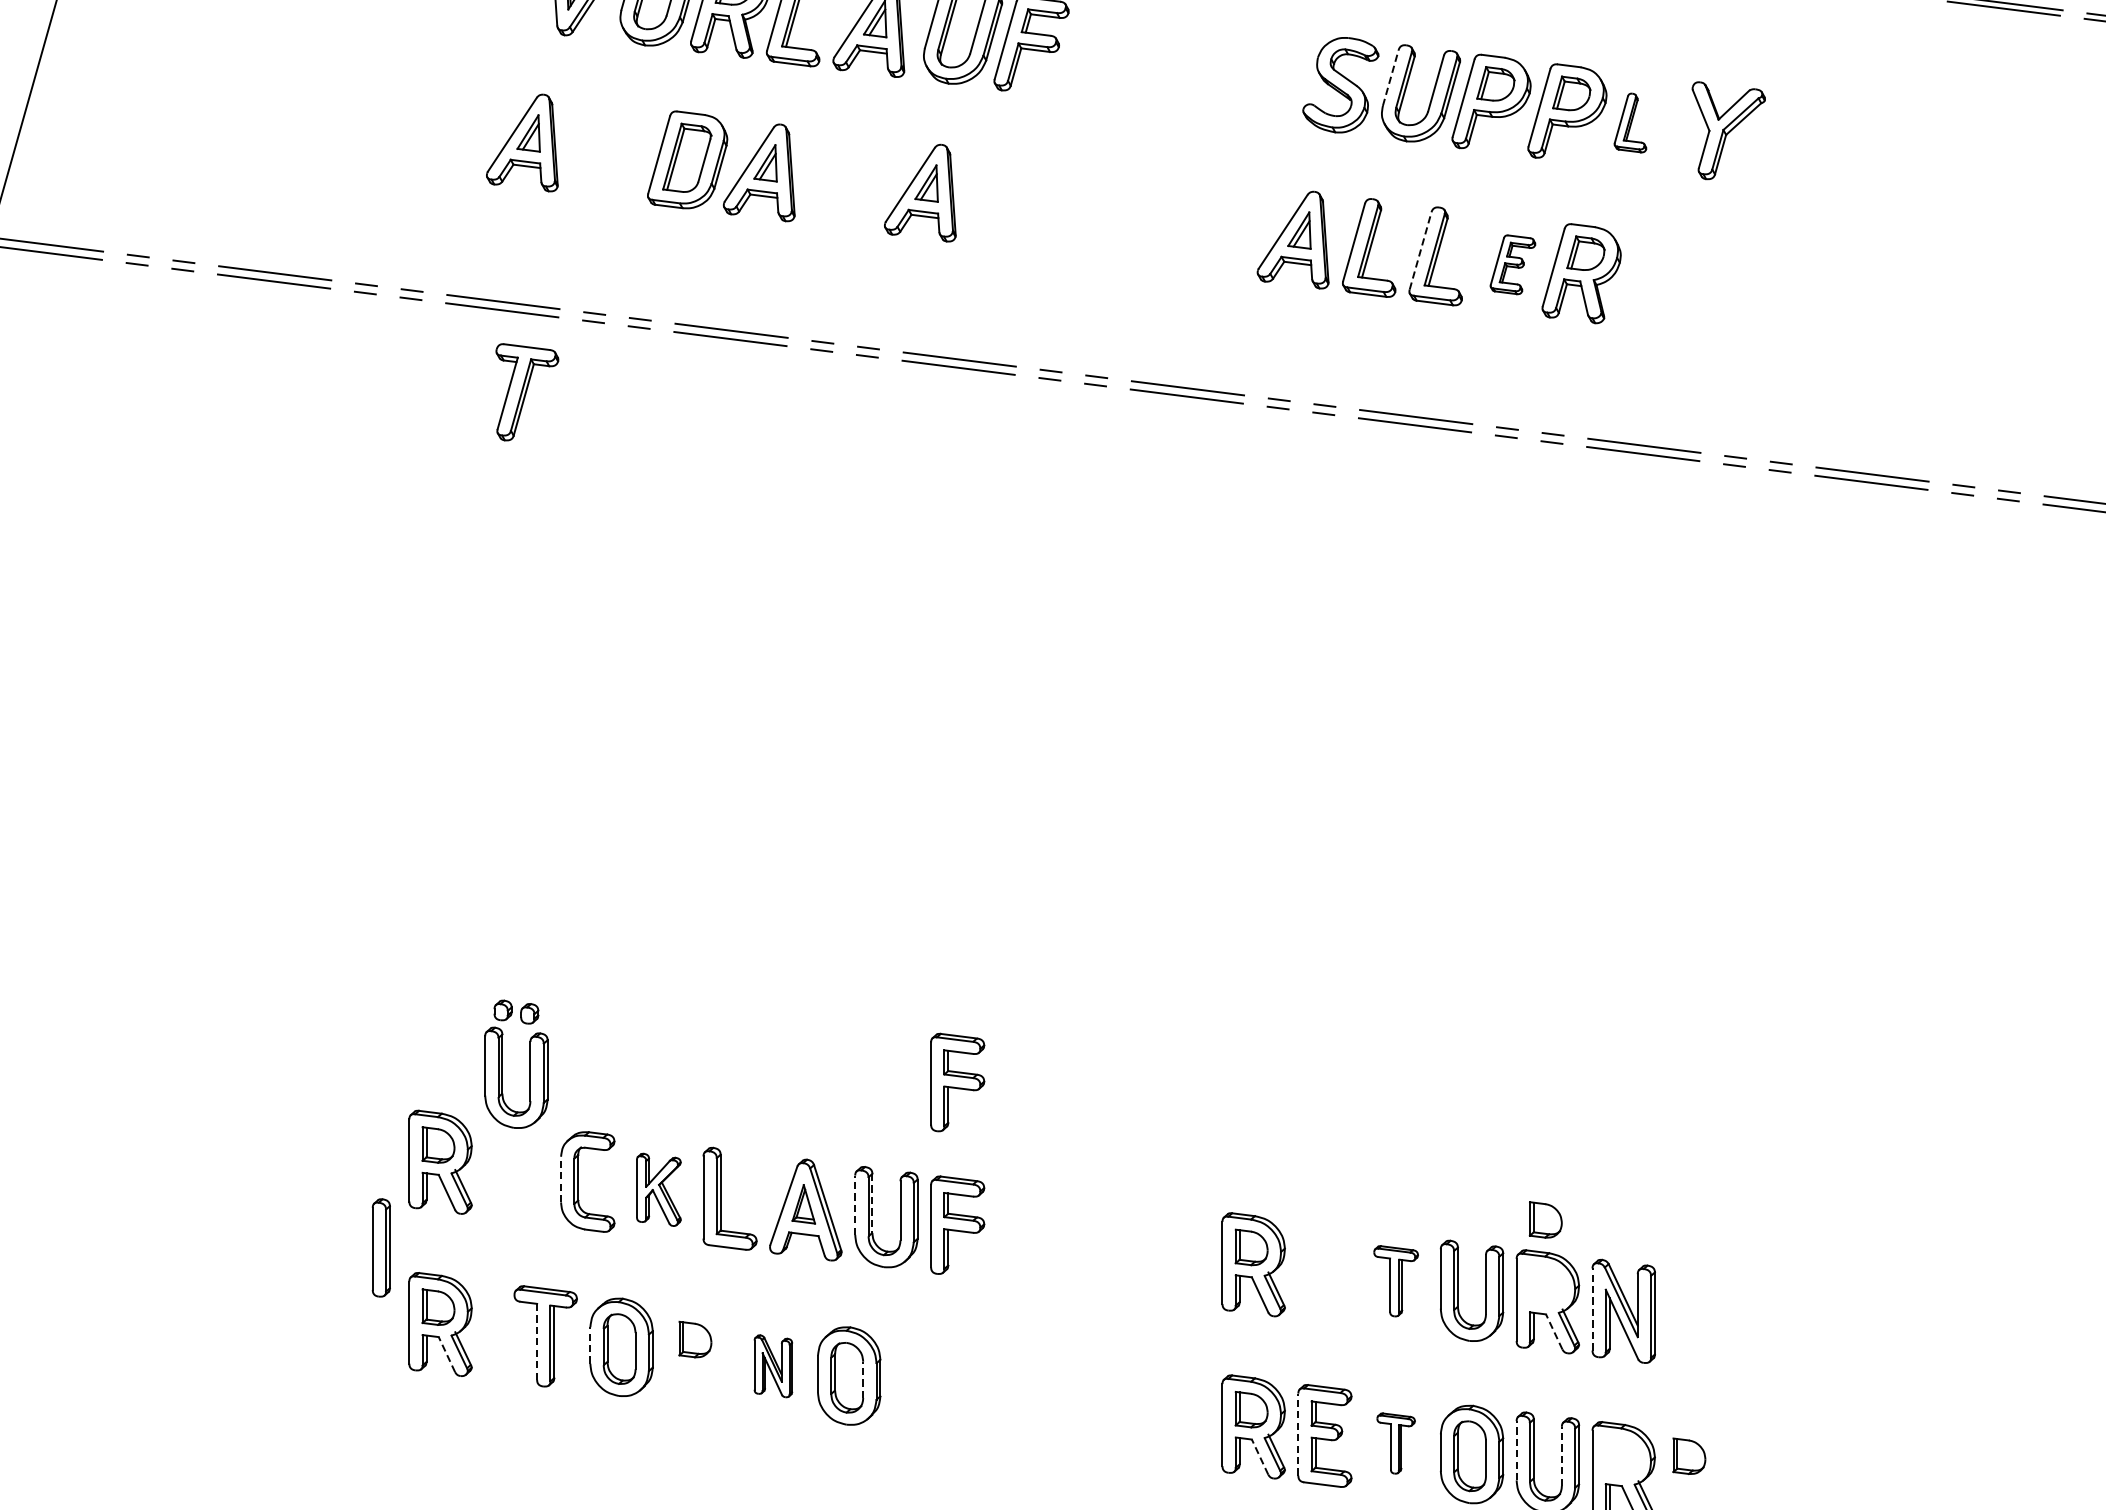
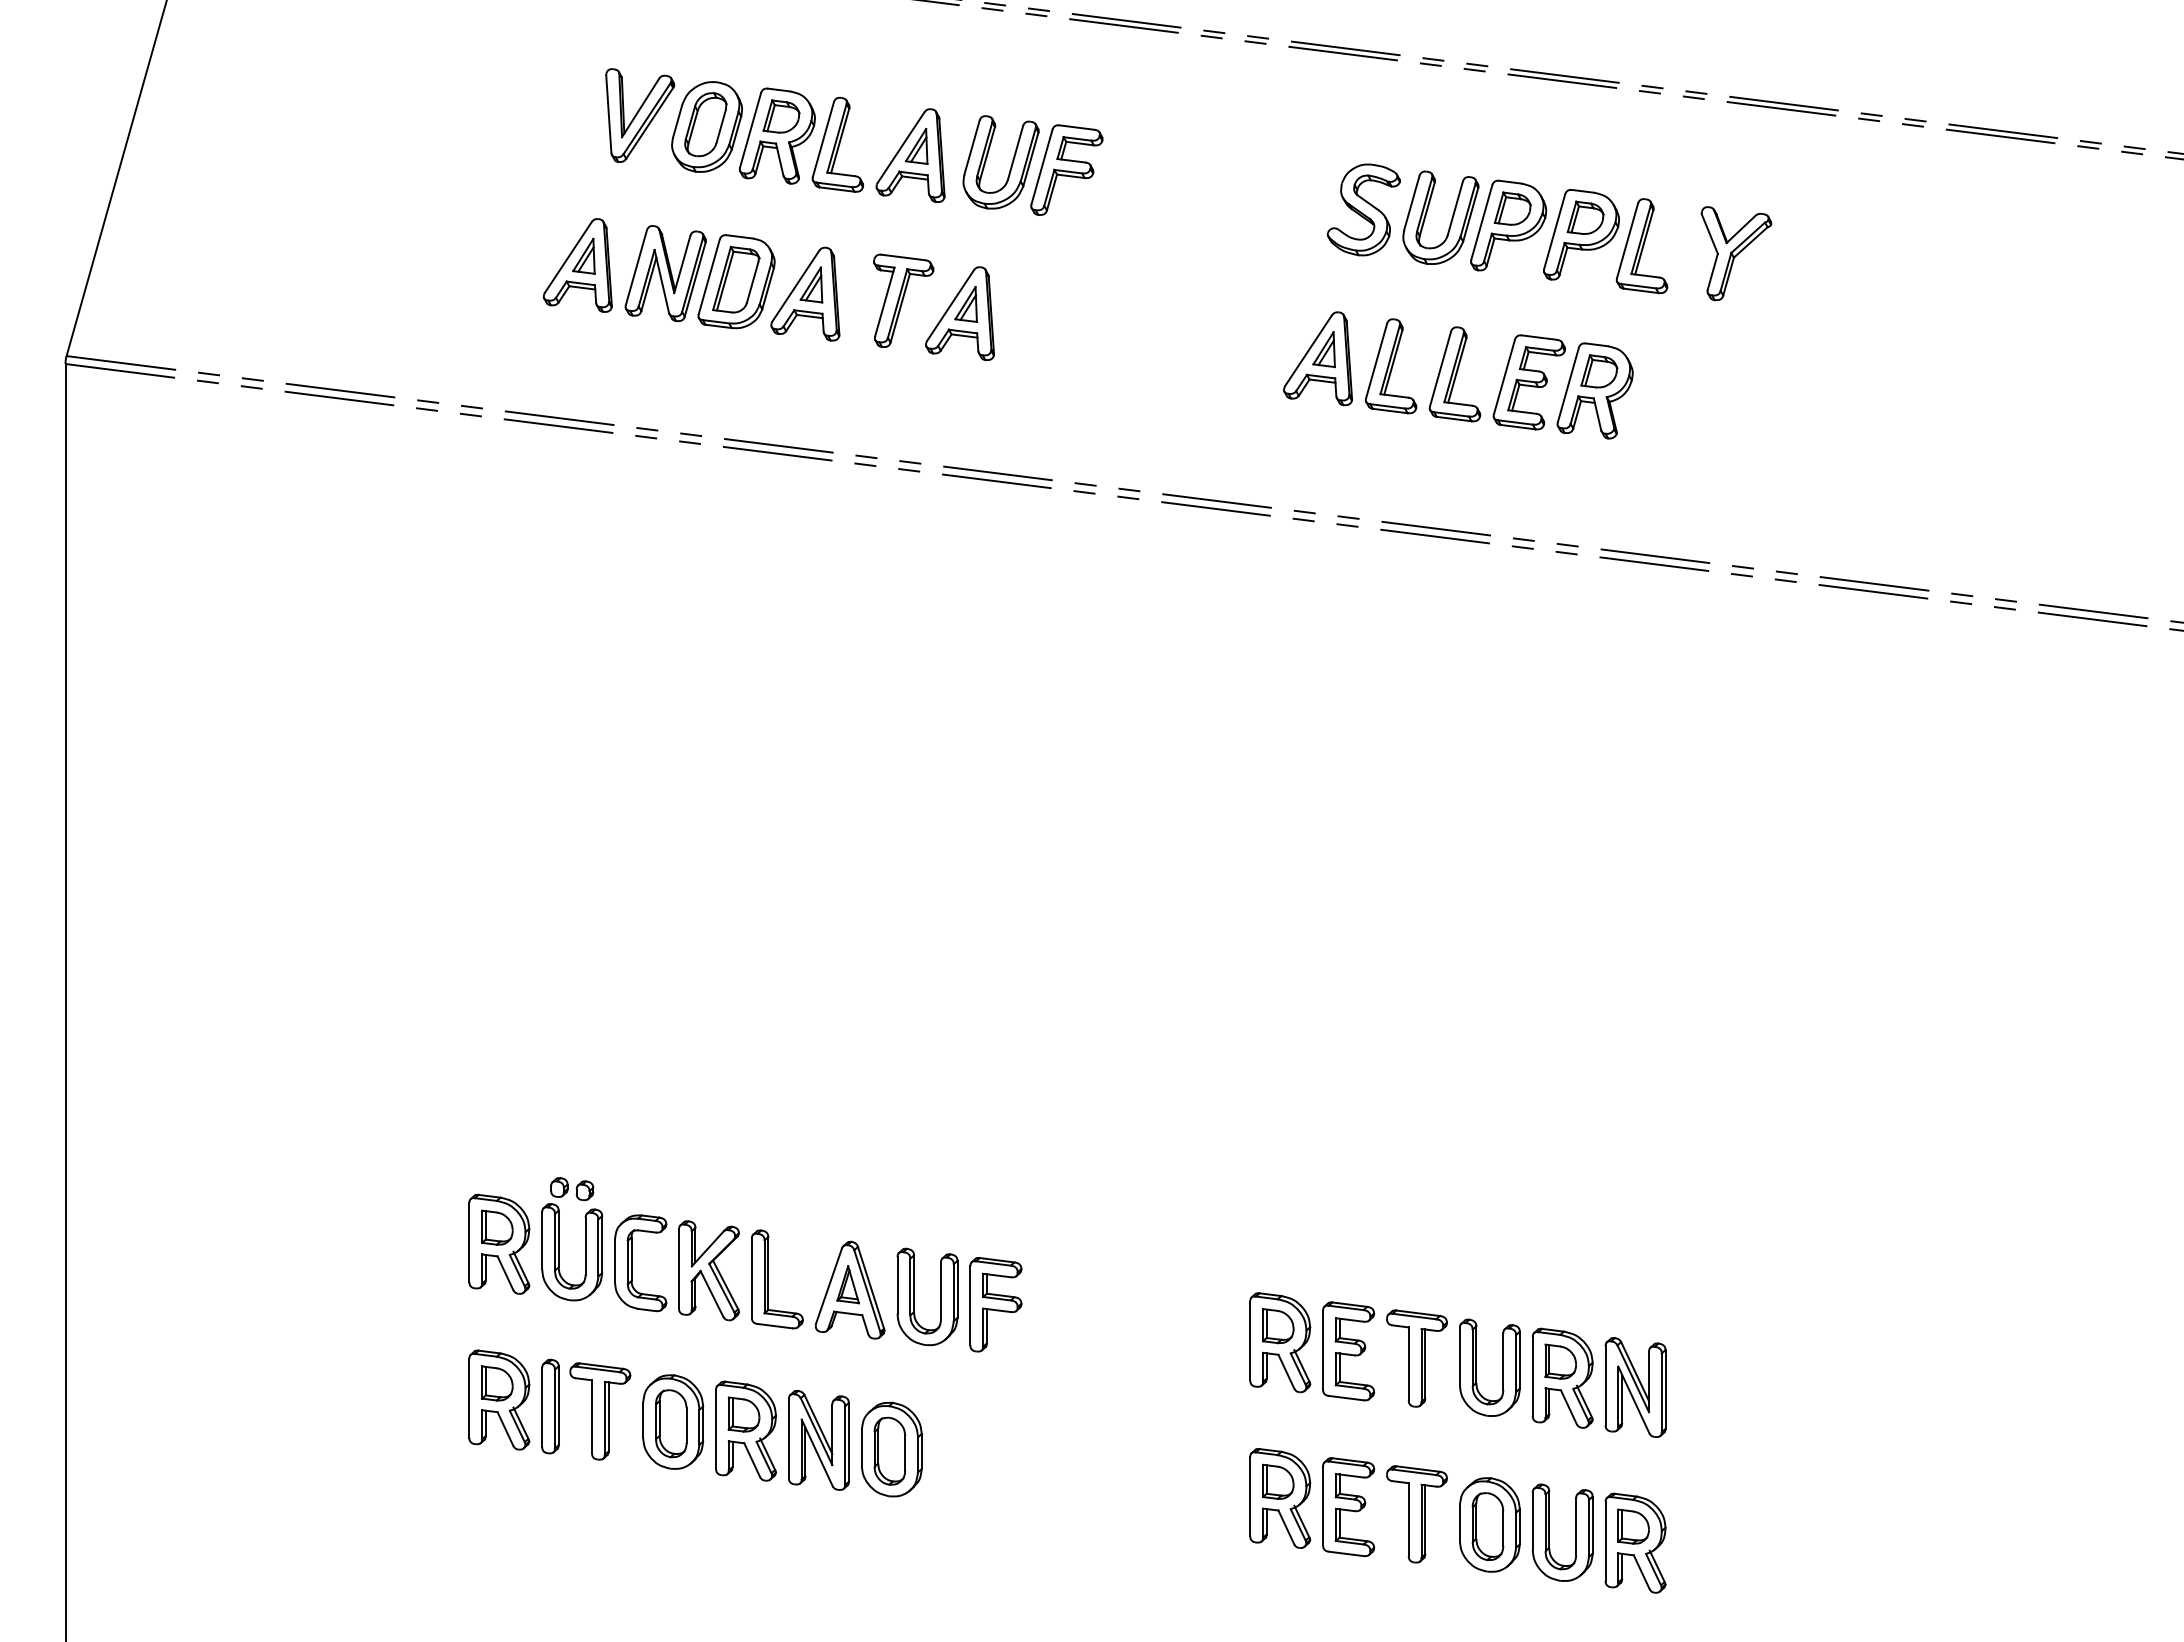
line: (1390, 78) -> (1411, 203), dashed -> solid
part: (1629, 123) -> (1641, 246), size x1.67
part: (613, 151) -> (665, 273), added
line: (1420, 251) -> (1440, 369), dashed -> solid
part: (1512, 264) -> (1528, 382), size x1.67
part: (527, 391) -> (903, 300), moved
part: (503, 1064) -> (559, 1239), moved
part: (957, 1082) -> (995, 1167), removed
line: (561, 1179) -> (615, 1260), dashed -> solid
part: (658, 1189) -> (708, 1270), size x1.43
line: (872, 1204) -> (914, 1284), dashed -> solid
line: (855, 1205) -> (897, 1285), dashed -> solid
part: (1545, 1219) -> (1560, 1361), moved
part: (381, 1247) -> (550, 1406), moved
part: (1324, 1273) -> (1348, 1351), added
part: (1395, 1281) -> (1416, 1358), size x1.43
line: (1592, 1309) -> (1605, 1385), dashed -> solid
line: (1553, 1332) -> (1568, 1407), dashed -> solid
line: (537, 1341) -> (592, 1416), dashed -> solid
line: (590, 1345) -> (643, 1420), dashed -> solid
line: (446, 1355) -> (505, 1429), dashed -> solid
part: (696, 1356) -> (745, 1430), added
part: (772, 1365) -> (818, 1439), size x1.67
line: (863, 1379) -> (905, 1452), dashed -> solid
line: (1298, 1434) -> (1323, 1505), dashed -> solid
part: (1395, 1443) -> (1416, 1514), size x1.67
line: (1516, 1449) -> (1532, 1520), dashed -> solid
line: (1562, 1456) -> (1576, 1526), dashed -> solid
part: (1689, 1456) -> (1633, 1526), moved
line: (1260, 1457) -> (1286, 1527), dashed -> solid

